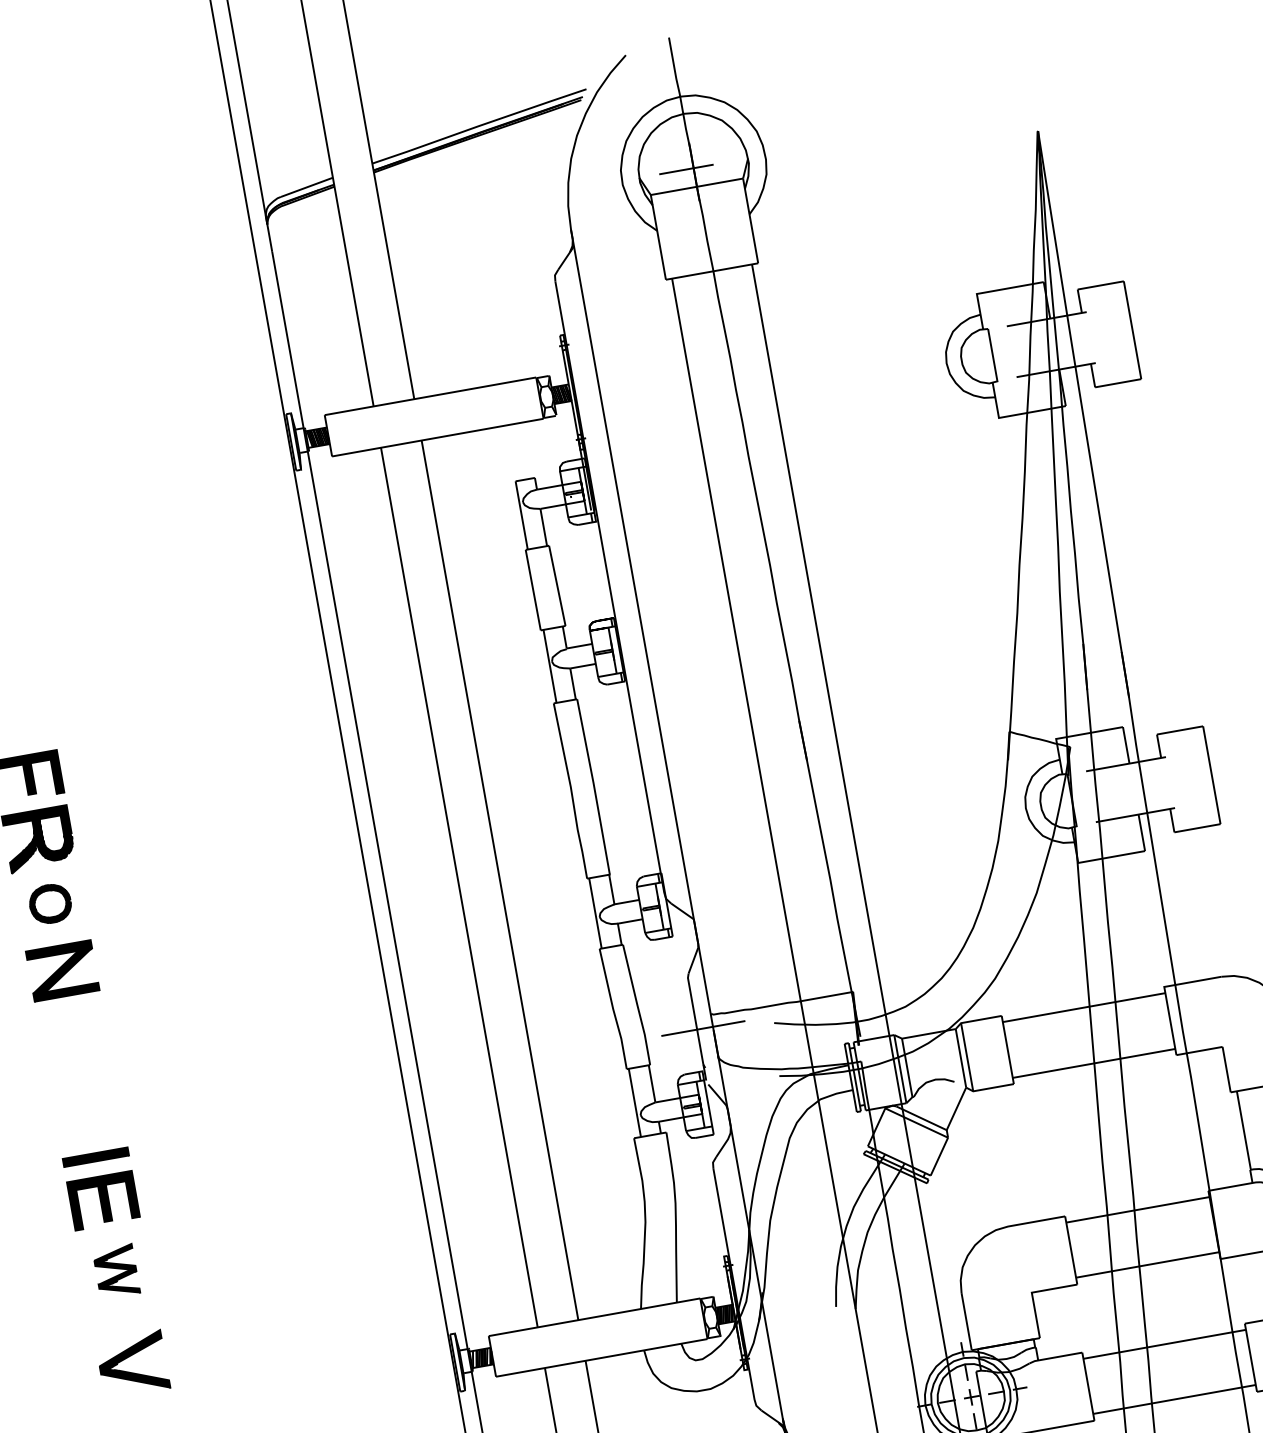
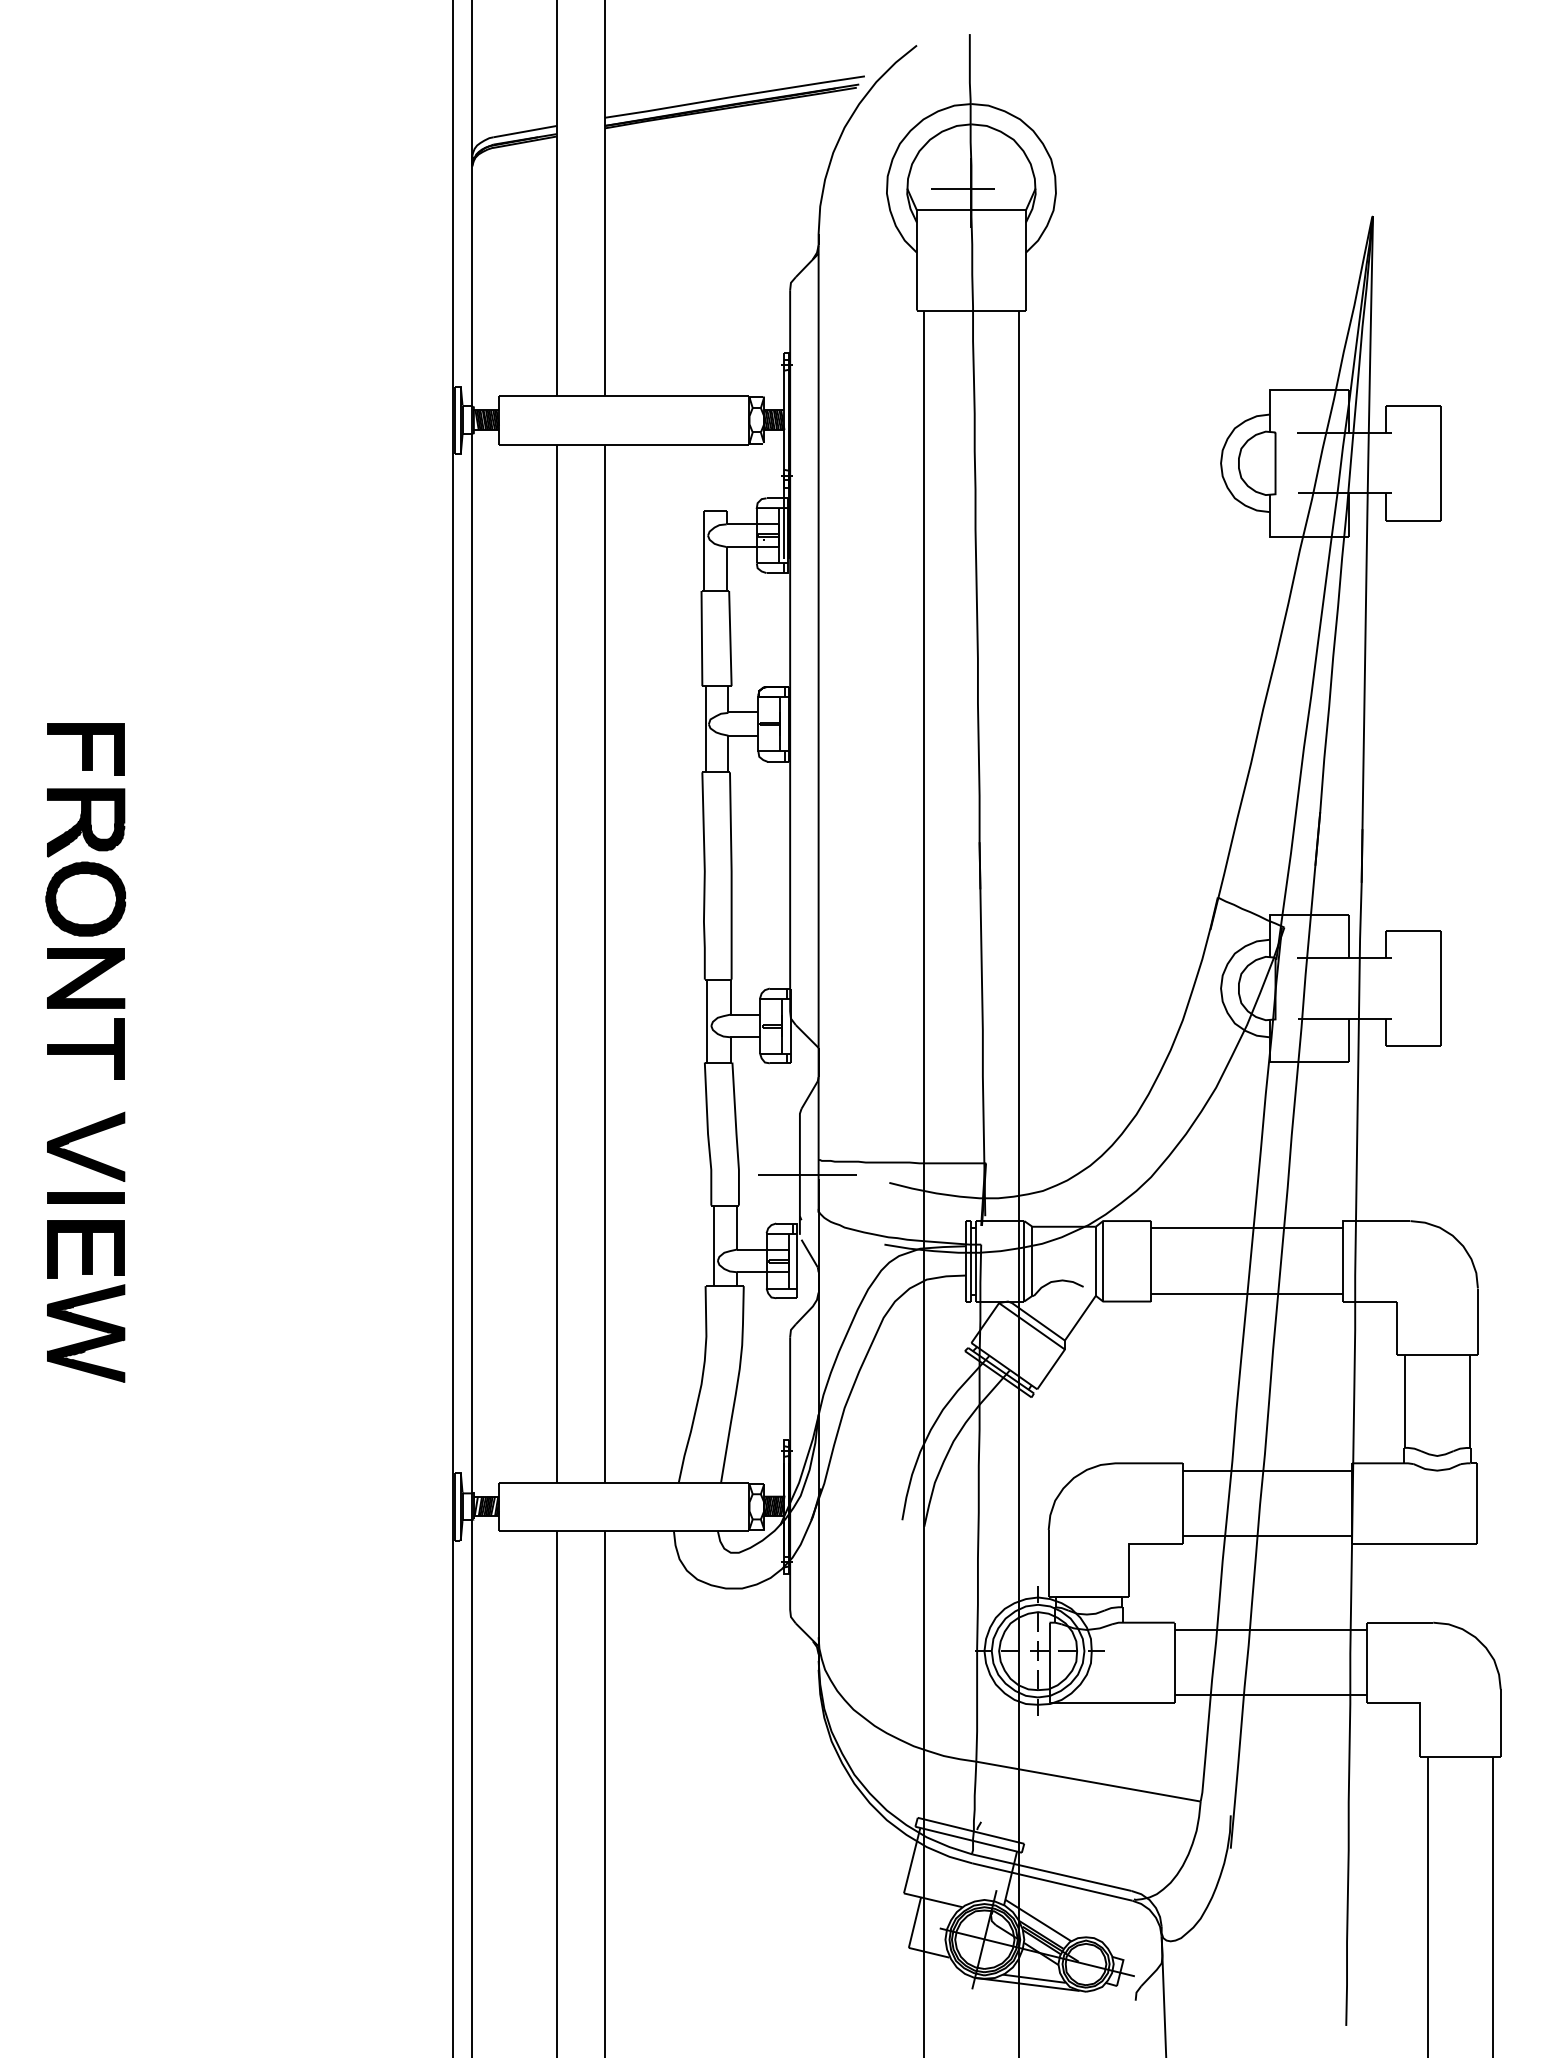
part: (50, 903) -> (85, 898), size x1.67
part: (72, 1030) -> (85, 1048), added
part: (116, 1271) -> (86, 1333), size x1.67
part: (128, 1358) -> (82, 1138), moved

